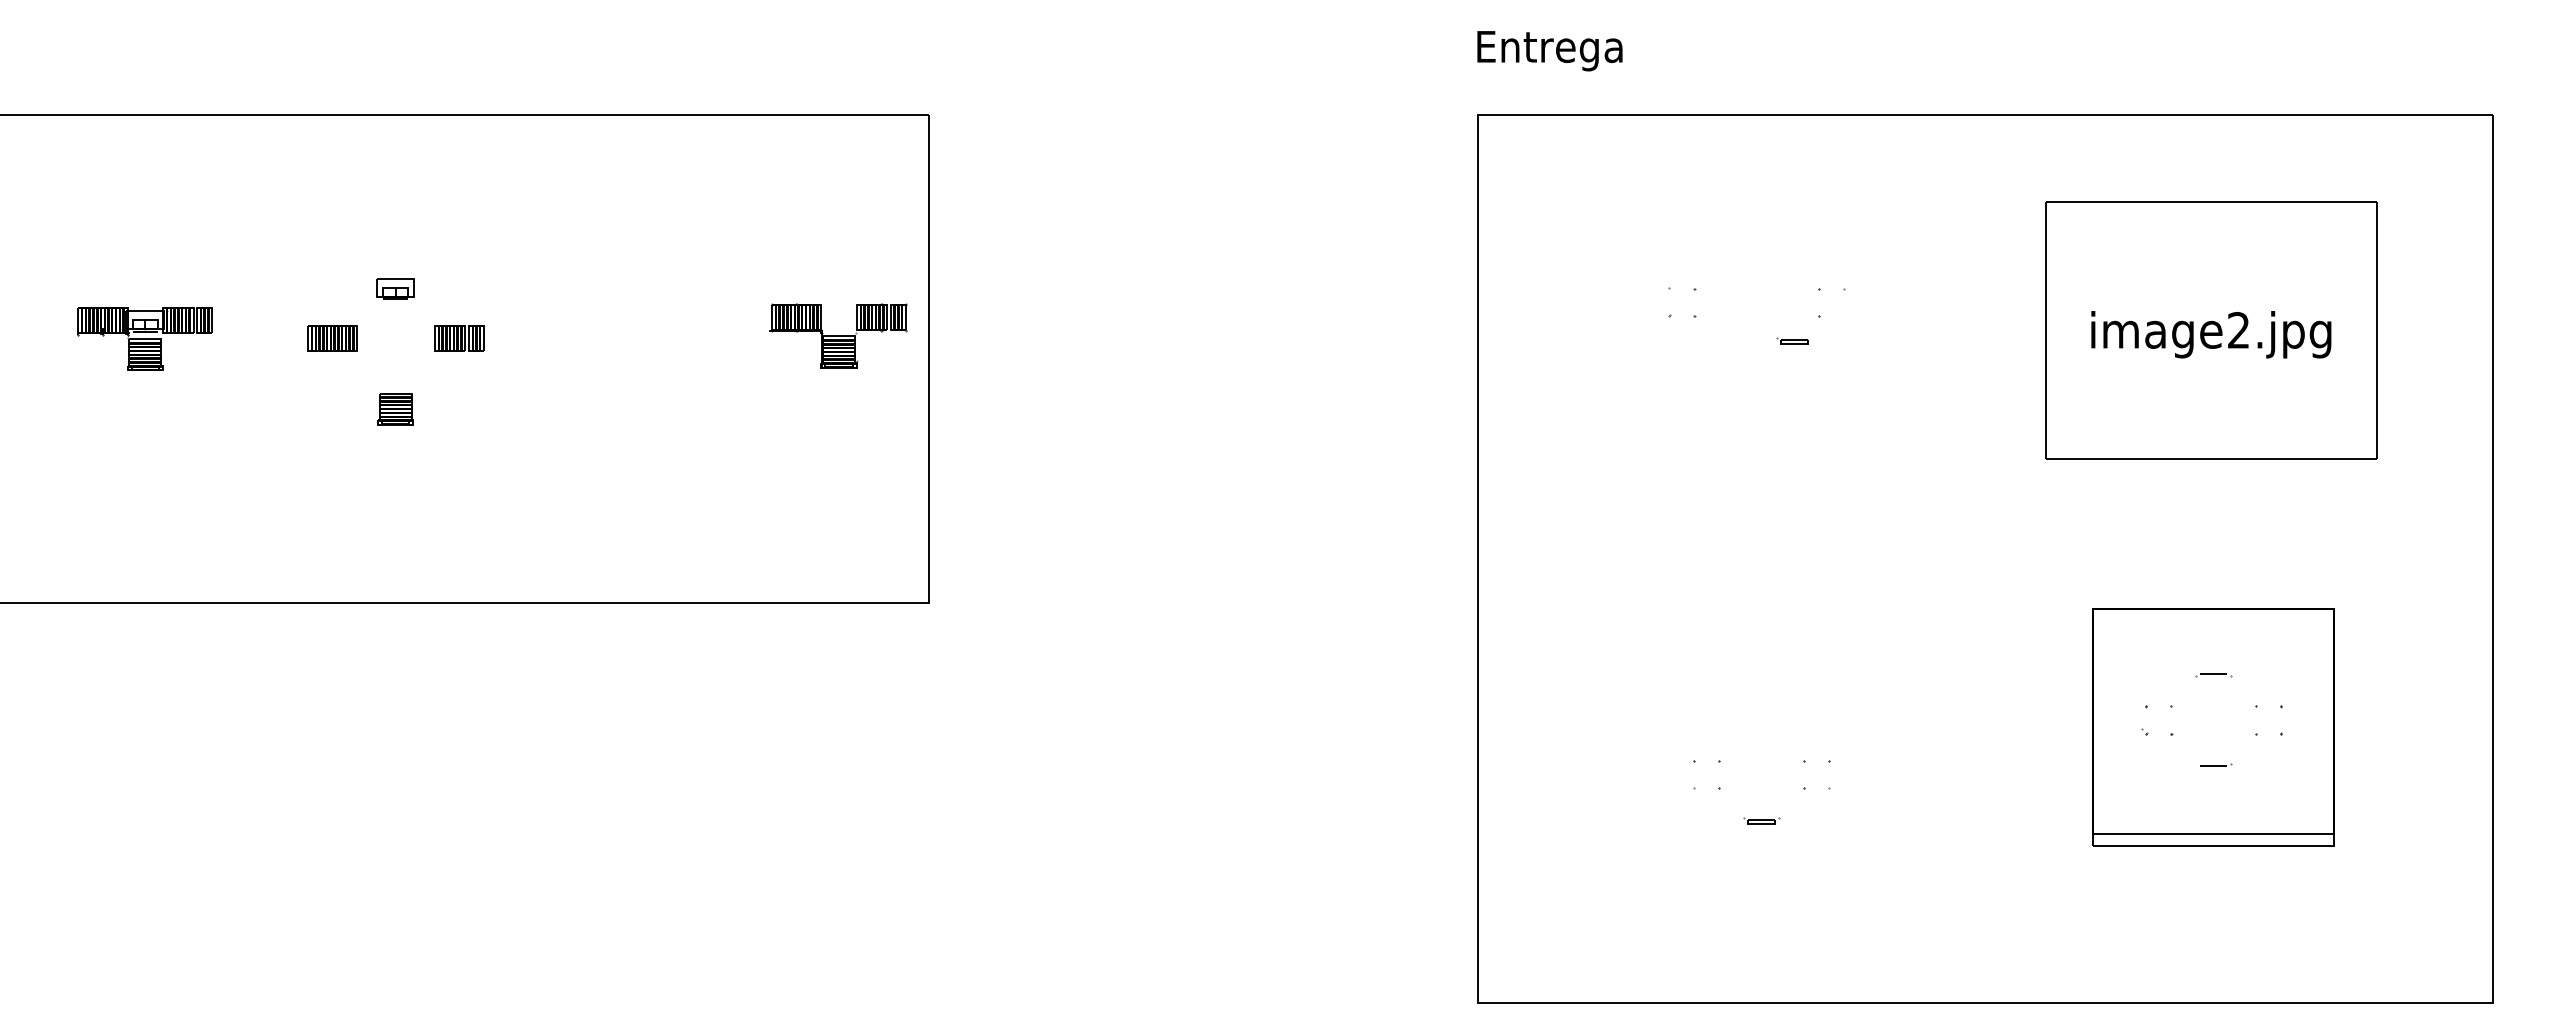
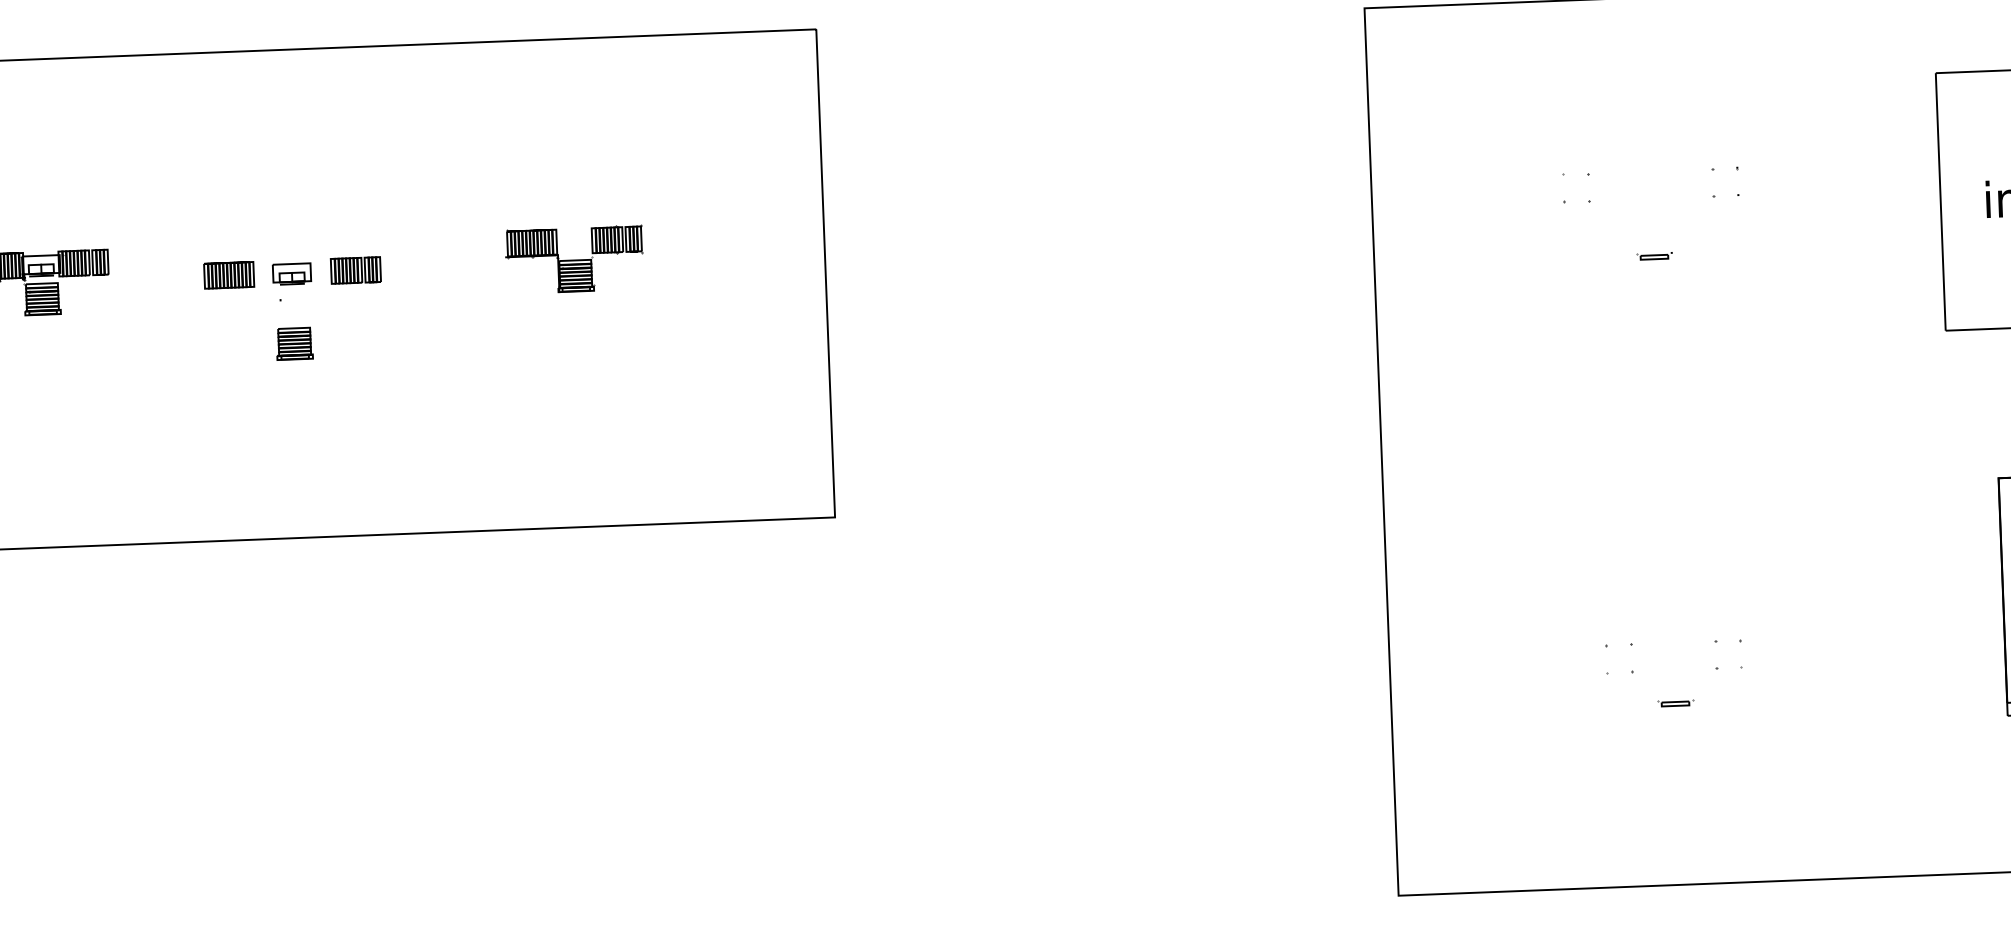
part: (395, 288) -> (291, 273), moved
part: (838, 335) -> (574, 259), moved
part: (1792, 340) -> (1652, 256), moved

